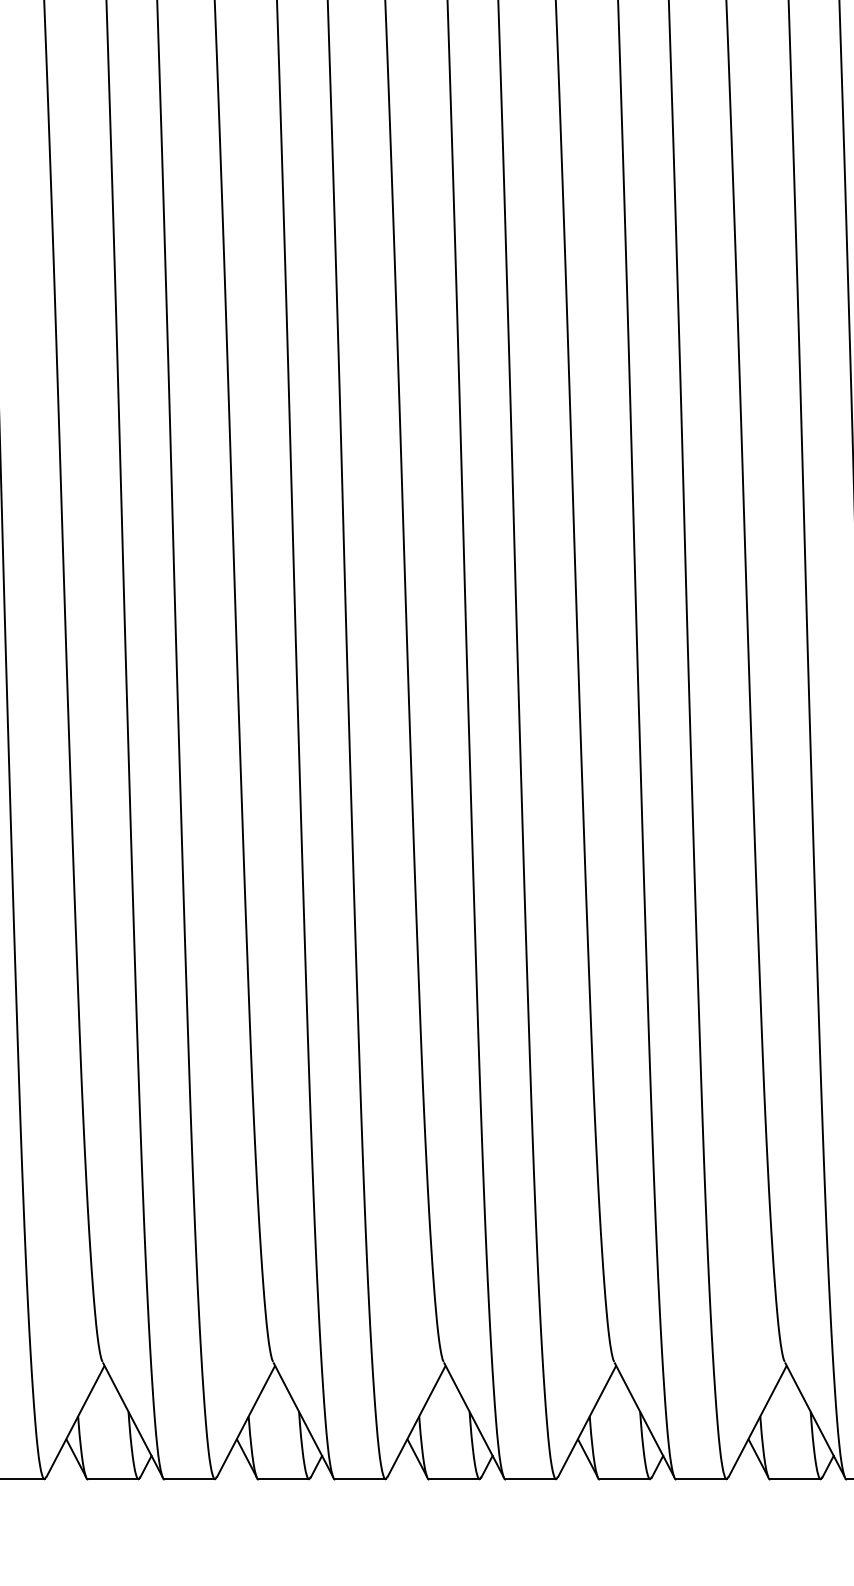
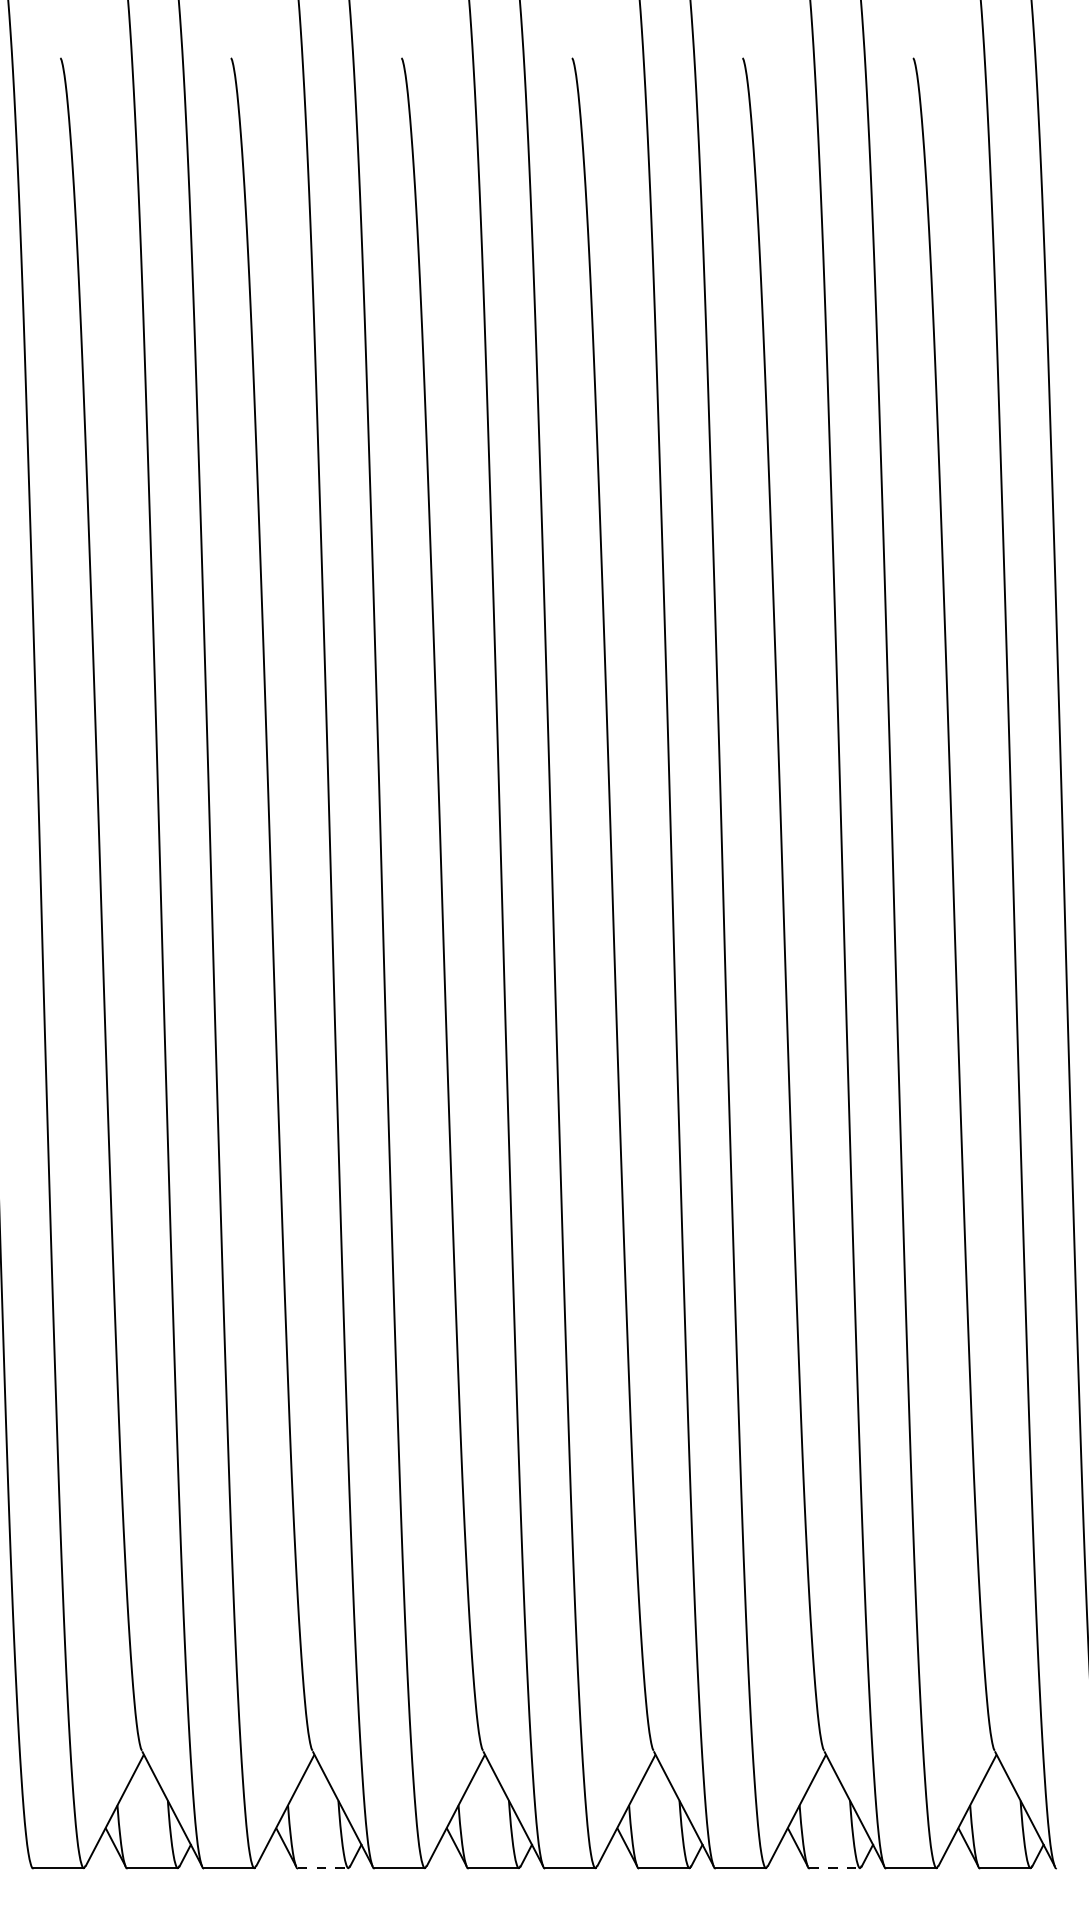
line: (284, 1479) -> (323, 1868), solid -> dashed
line: (796, 1479) -> (835, 1868), solid -> dashed

